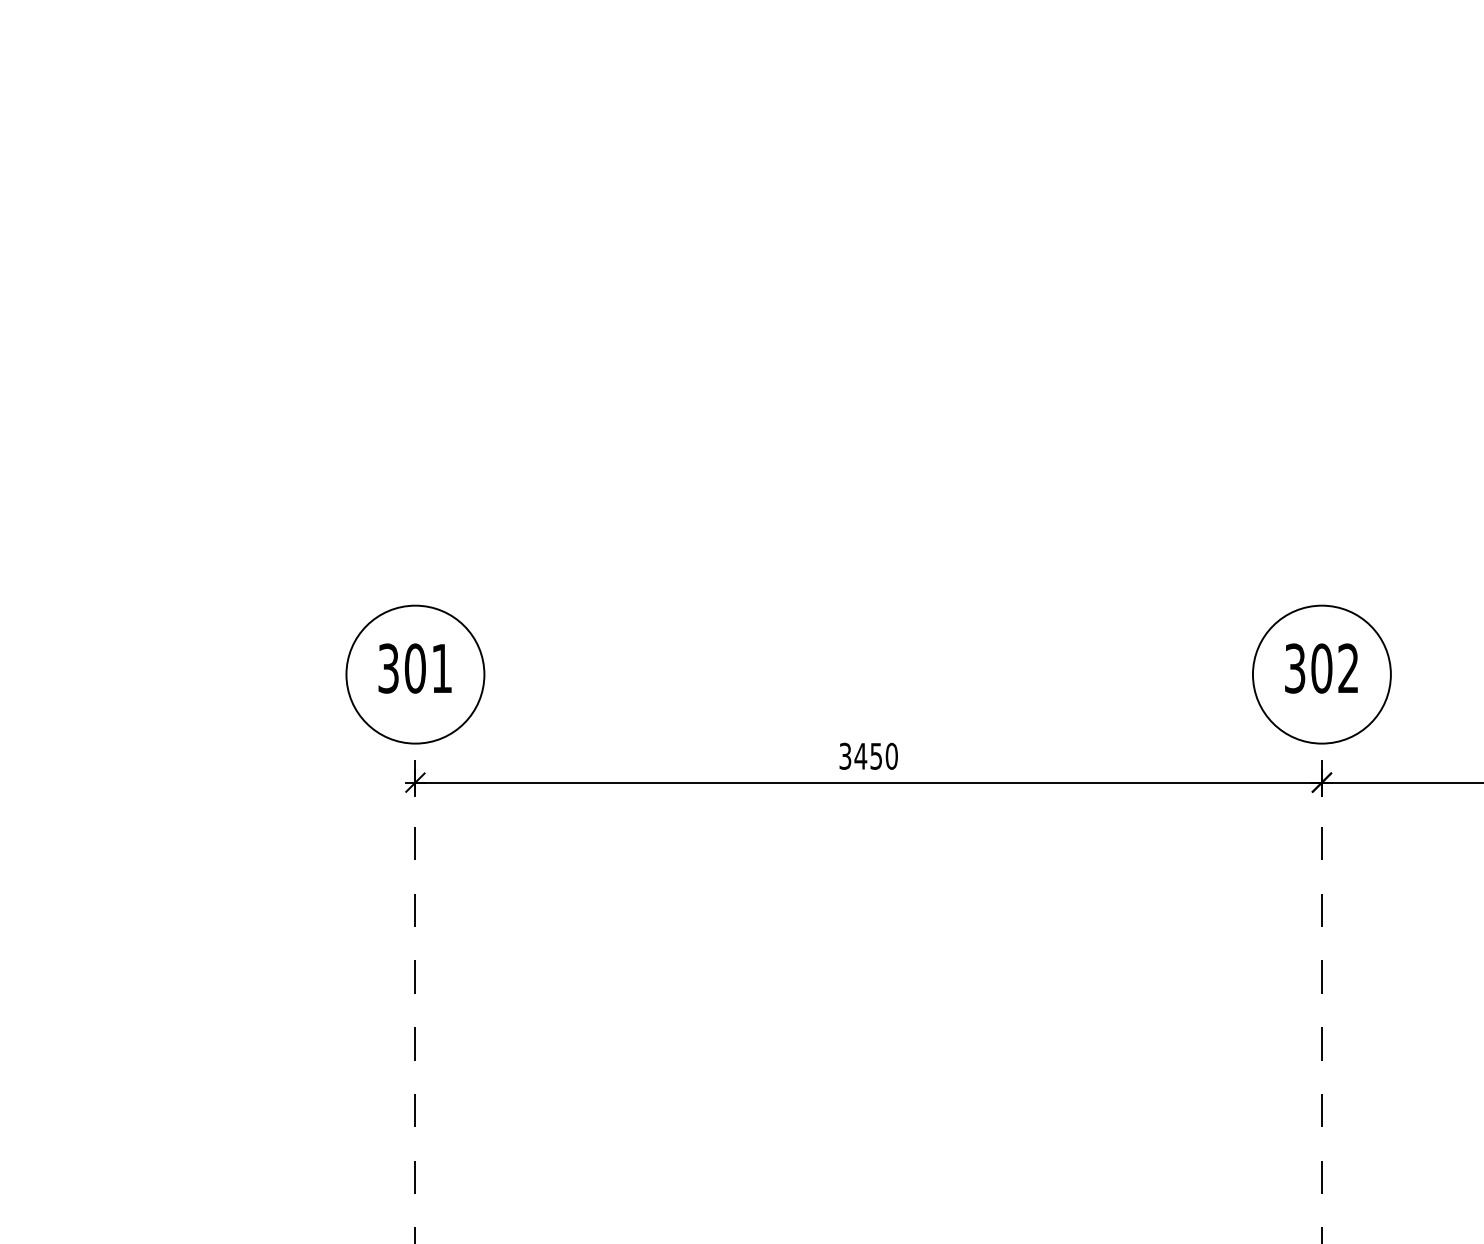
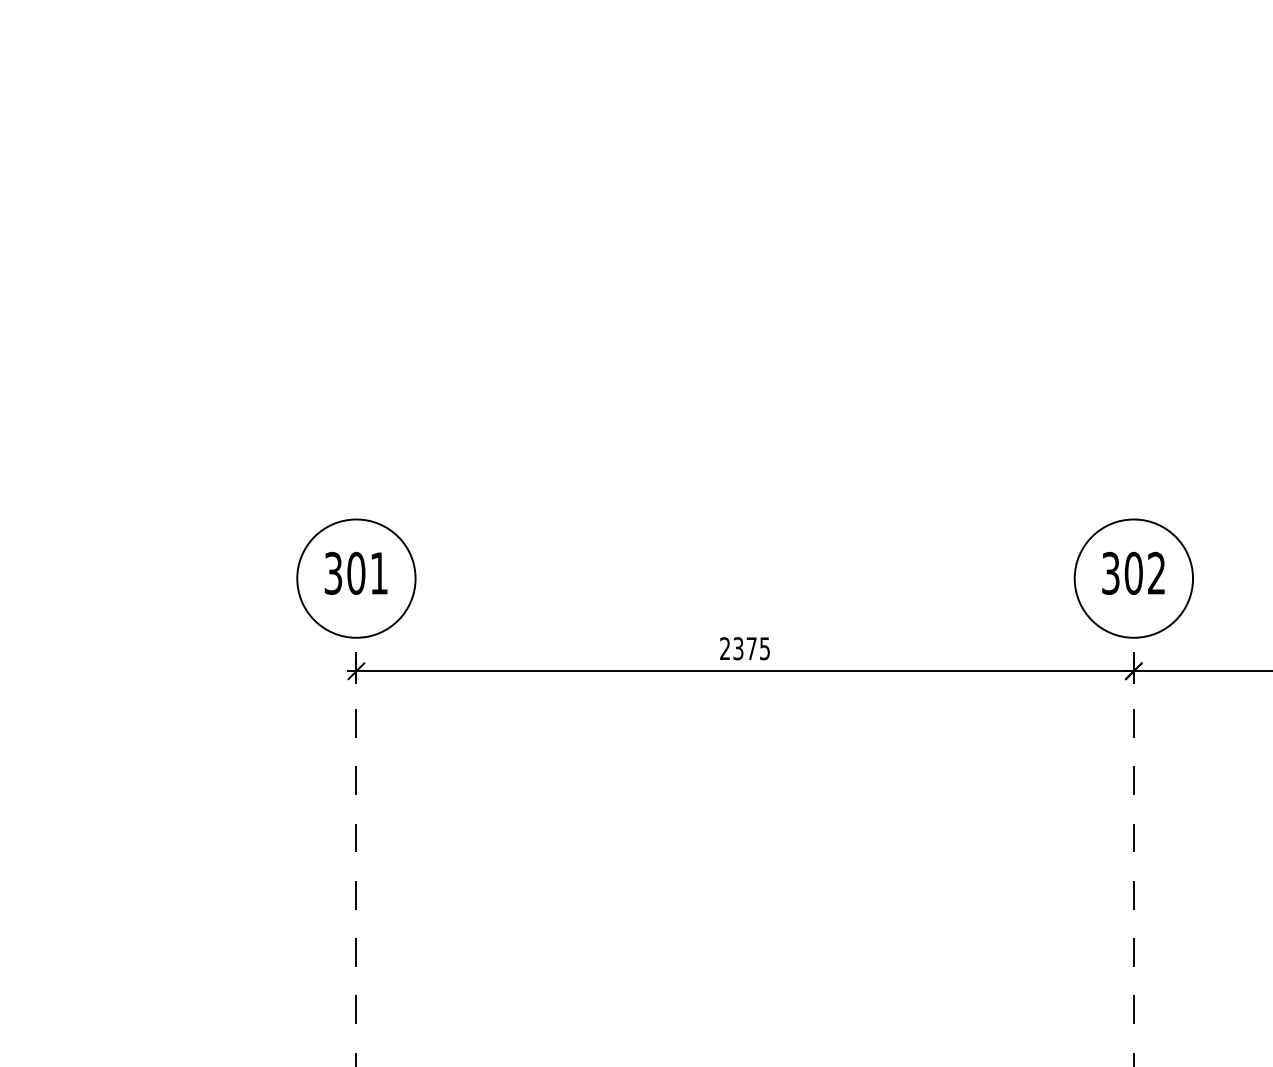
text: (869, 756) -> (745, 648), 3450 -> 2375

